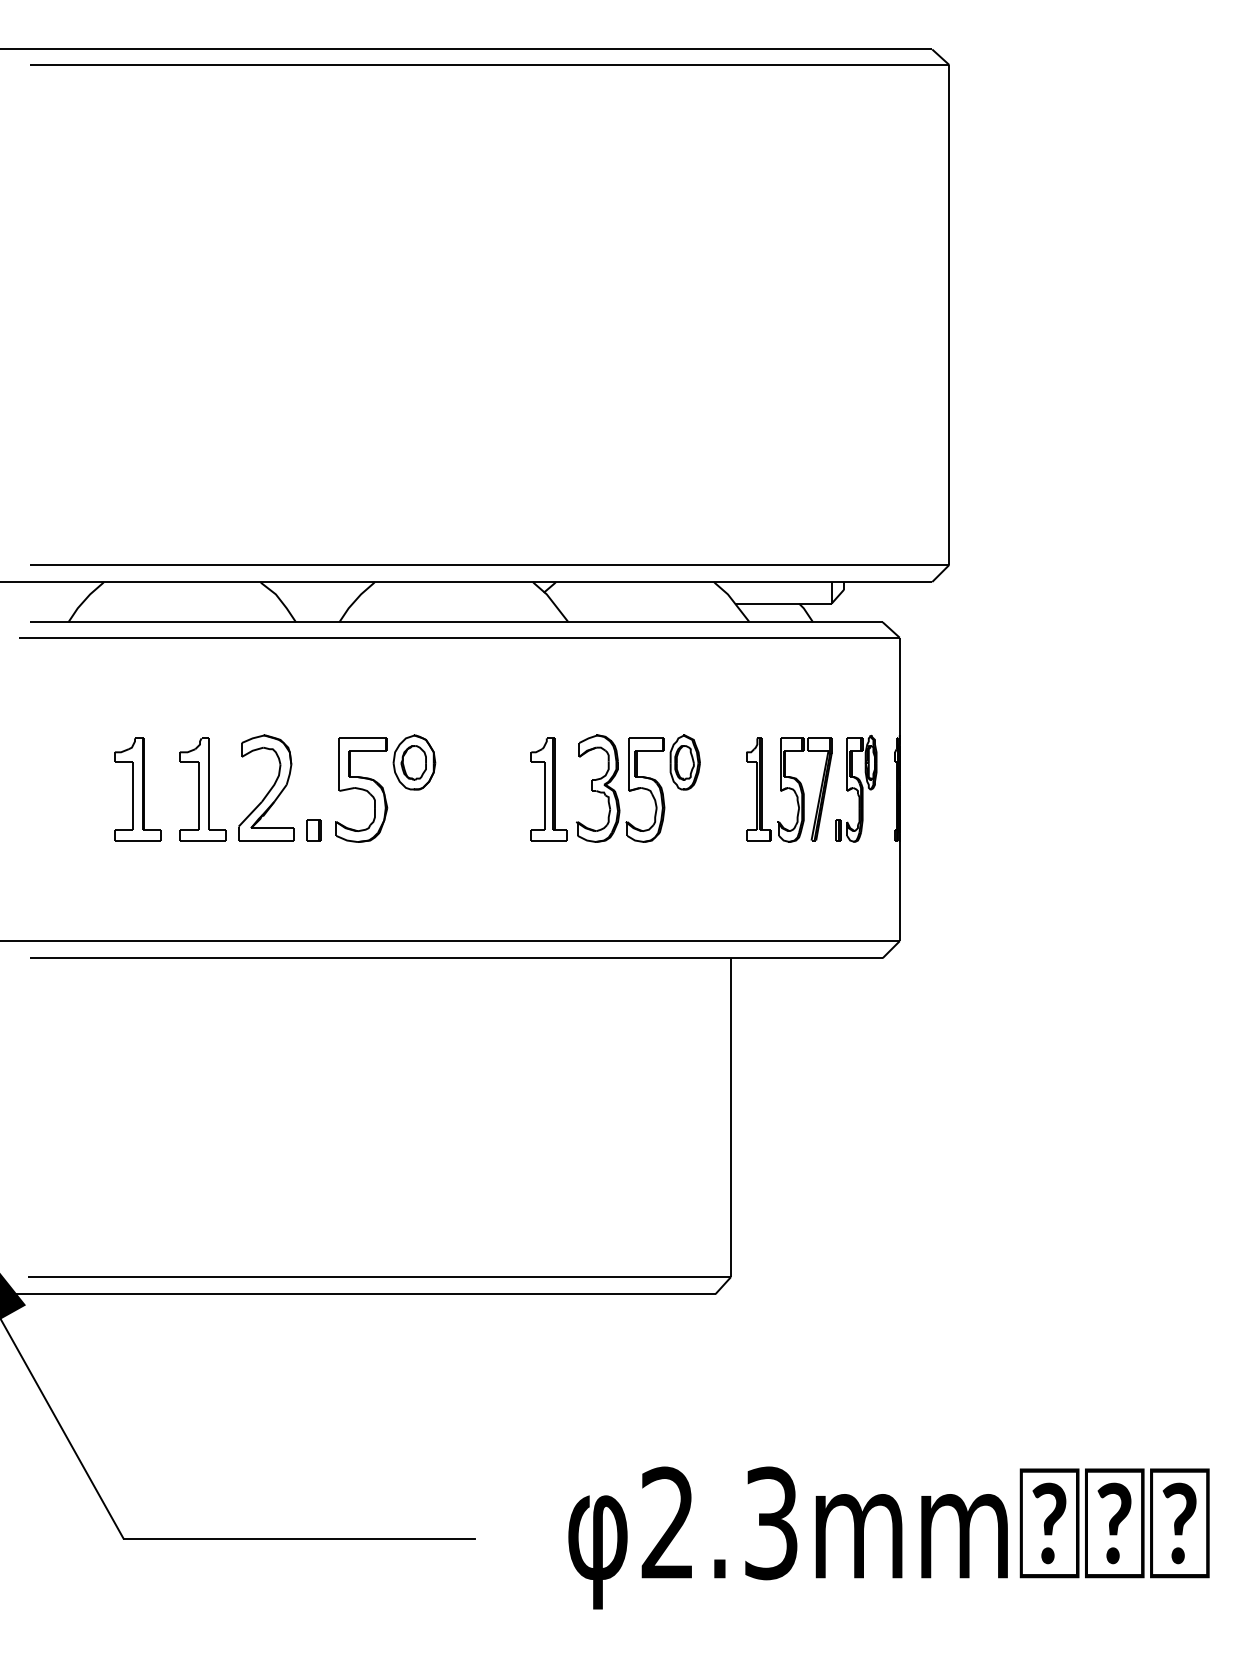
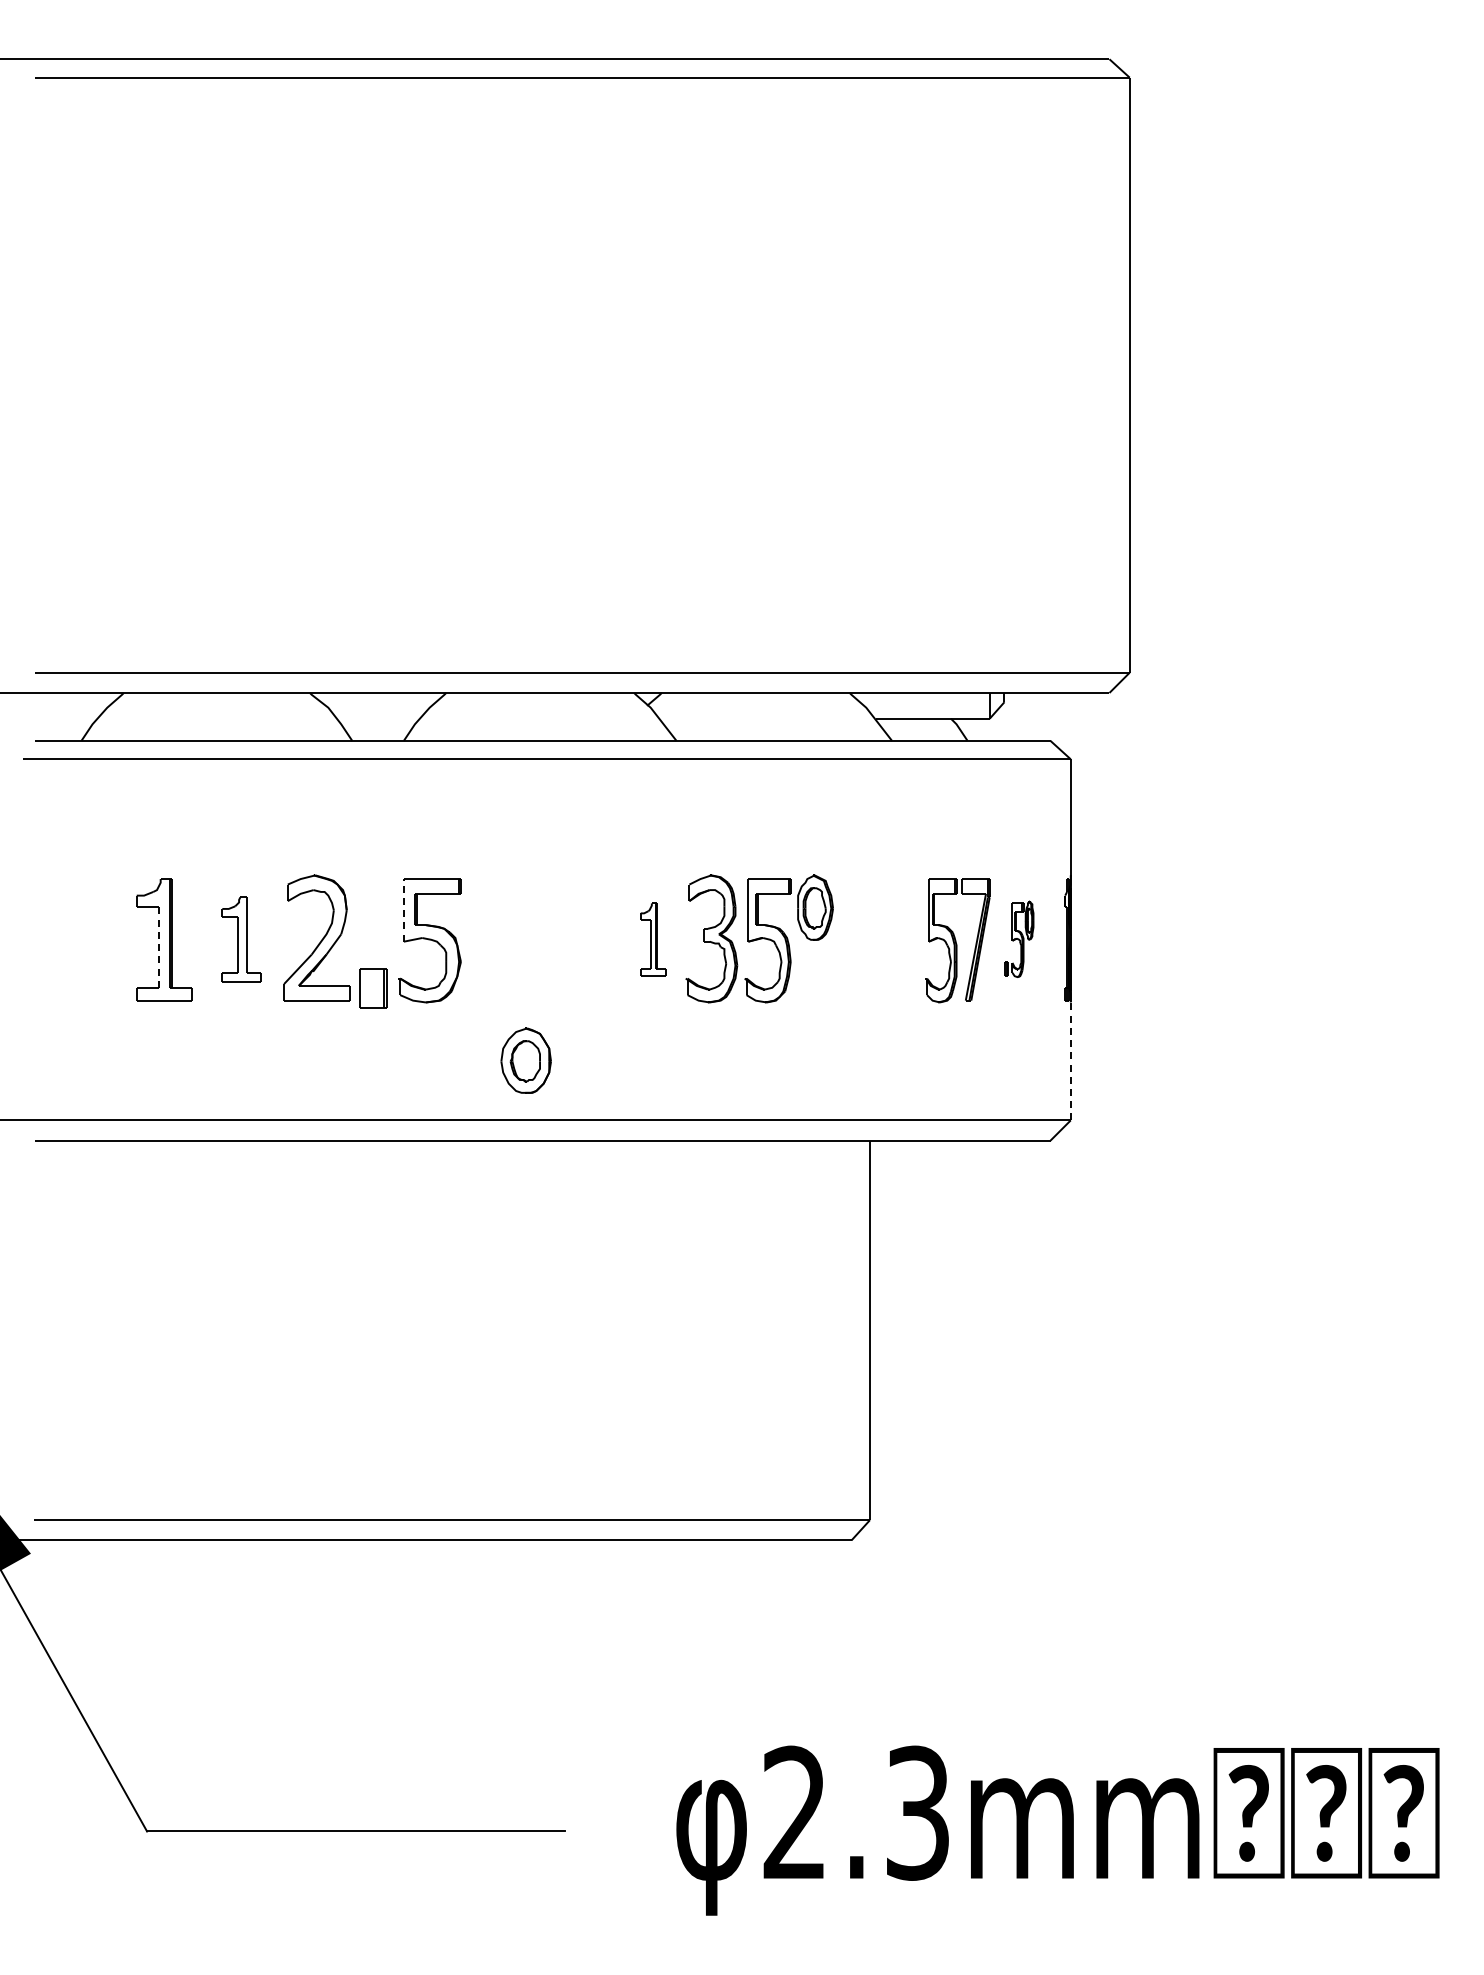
part: (413, 762) -> (525, 1060), moved
line: (339, 763) -> (403, 909), solid -> dashed
part: (202, 789) -> (241, 939), size x0.7
part: (549, 789) -> (653, 939), size x0.6
part: (758, 789) -> (902, 939), removed
part: (855, 789) -> (1018, 939), size x0.6
line: (133, 795) -> (158, 947), solid -> dashed
part: (313, 830) -> (373, 988), size x1.6
line: (899, 891) -> (1070, 1061), solid -> dashed

